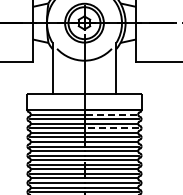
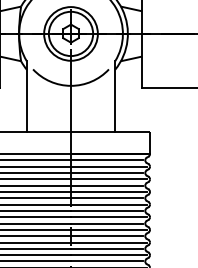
line: (110, 114) -> (107, 160), dashed -> solid
line: (111, 128) -> (108, 179), dashed -> solid

